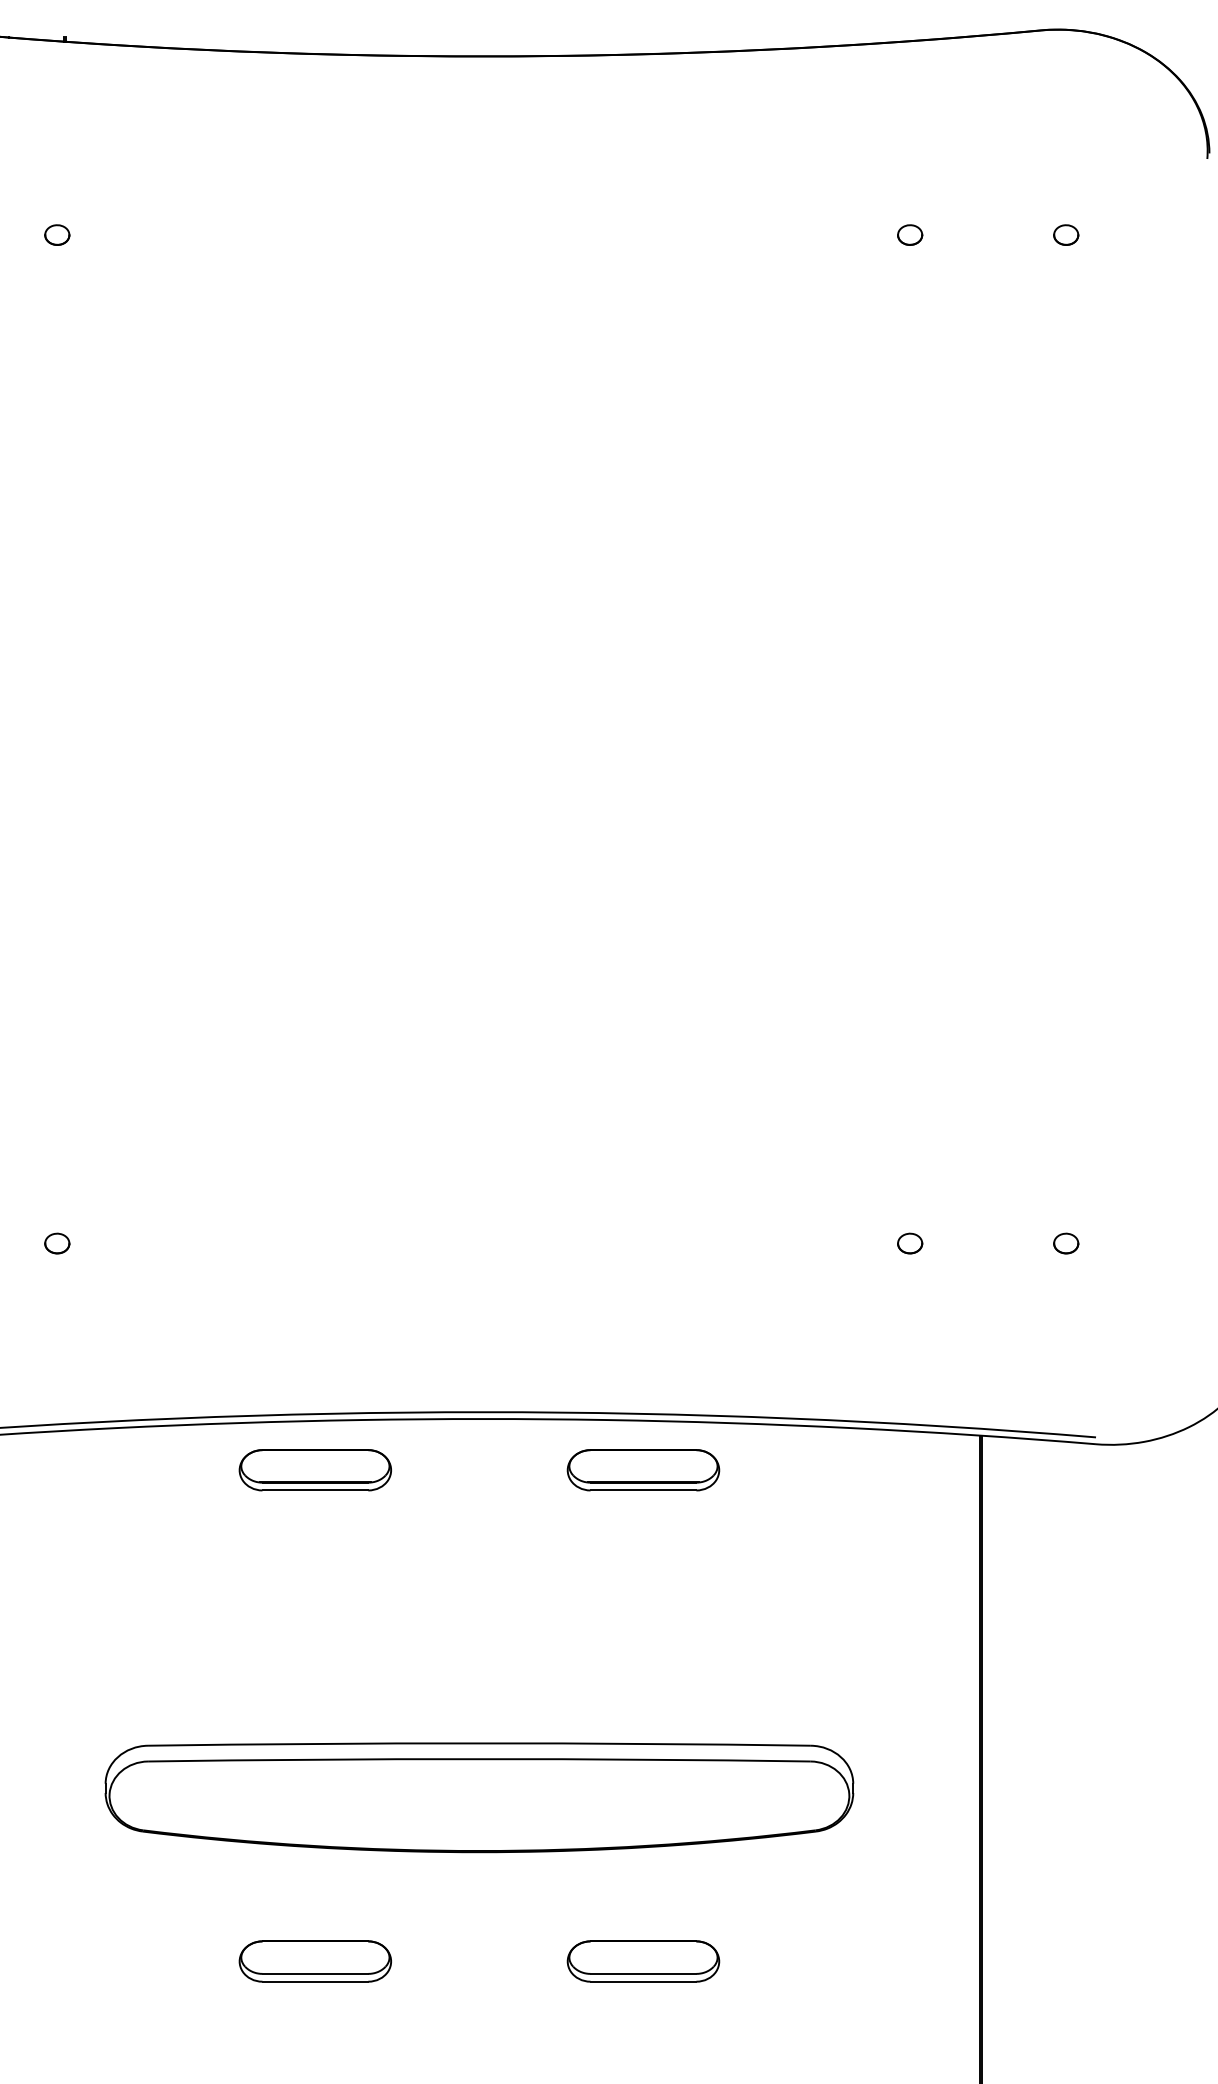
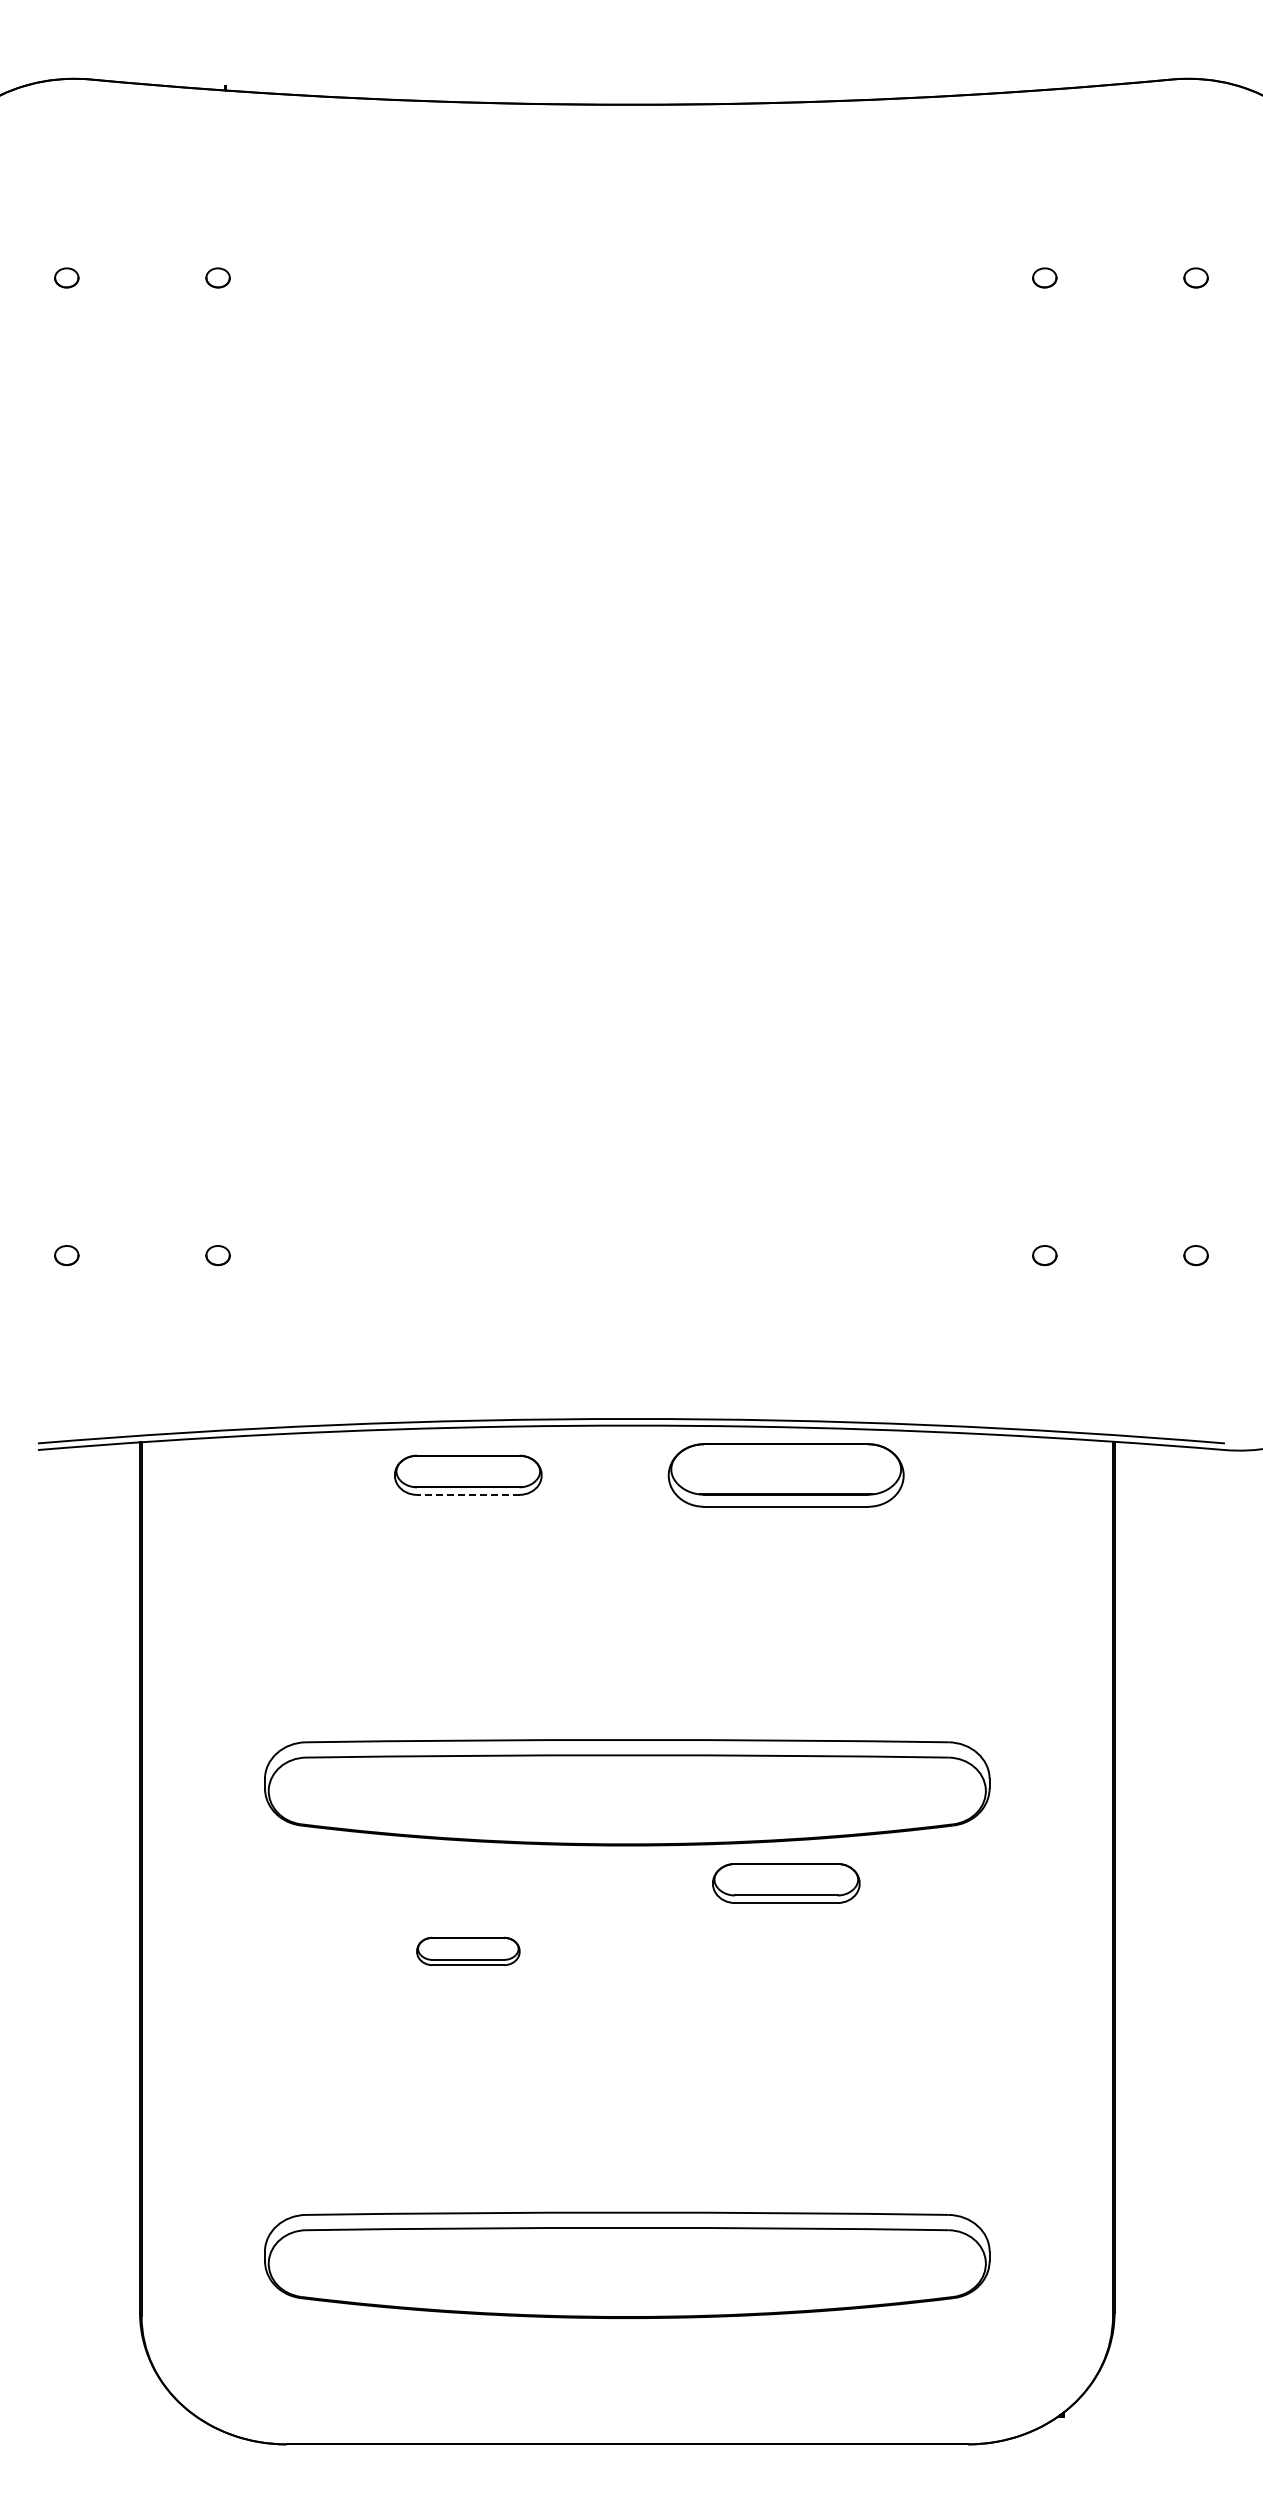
part: (643, 1469) -> (786, 1474), size x1.6
line: (314, 1490) -> (467, 1494), solid -> dashed
part: (315, 1961) -> (468, 1951), size x0.7
part: (643, 1961) -> (786, 1883), moved

